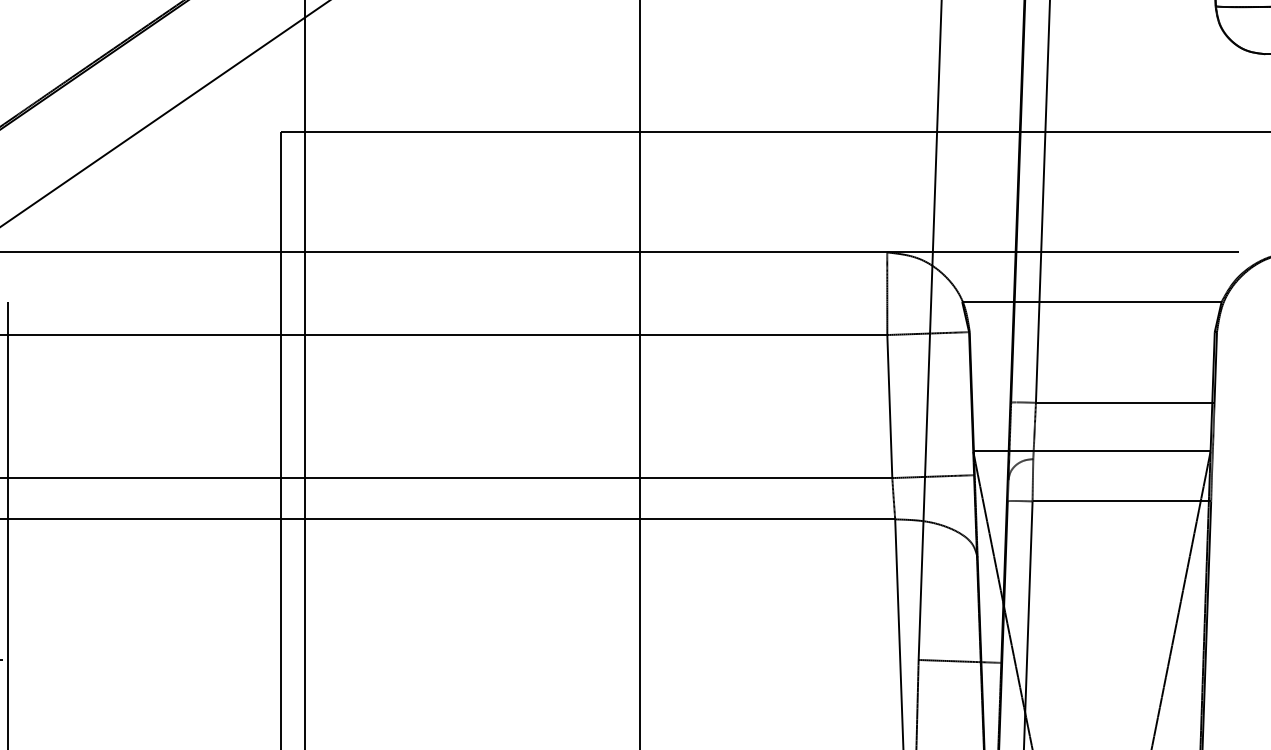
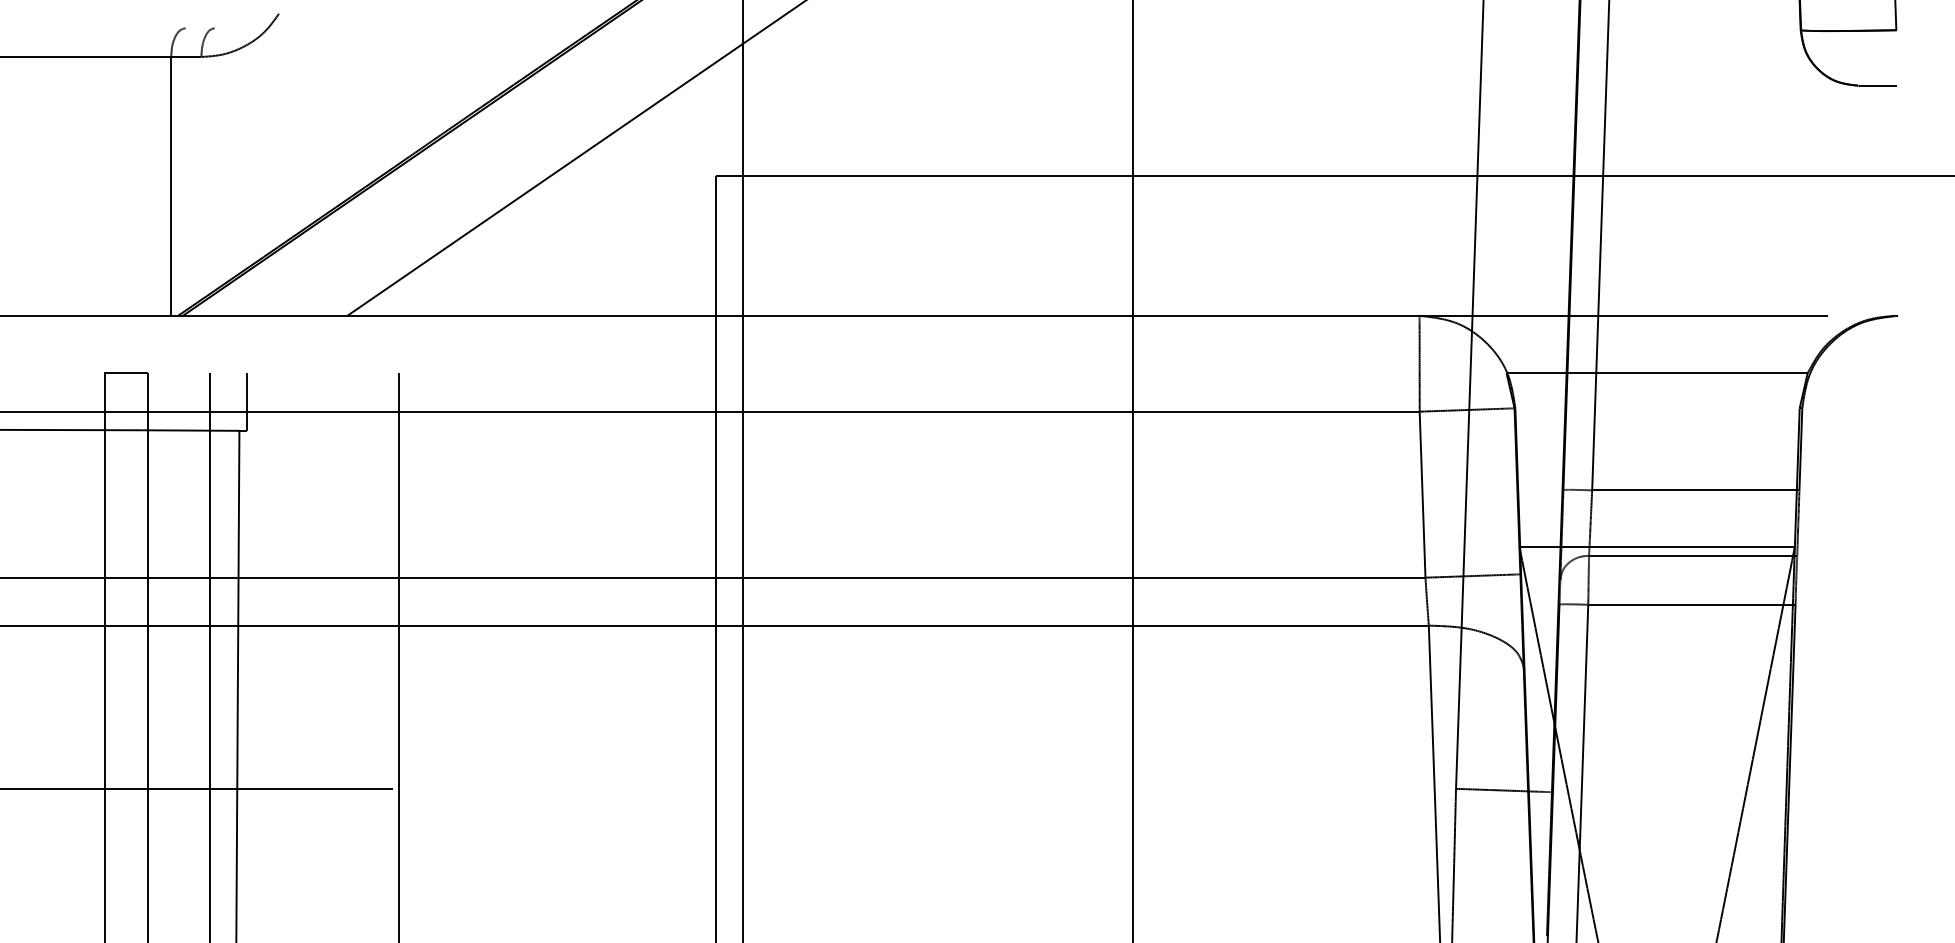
line: (1123, 458) -> (1693, 555), added

